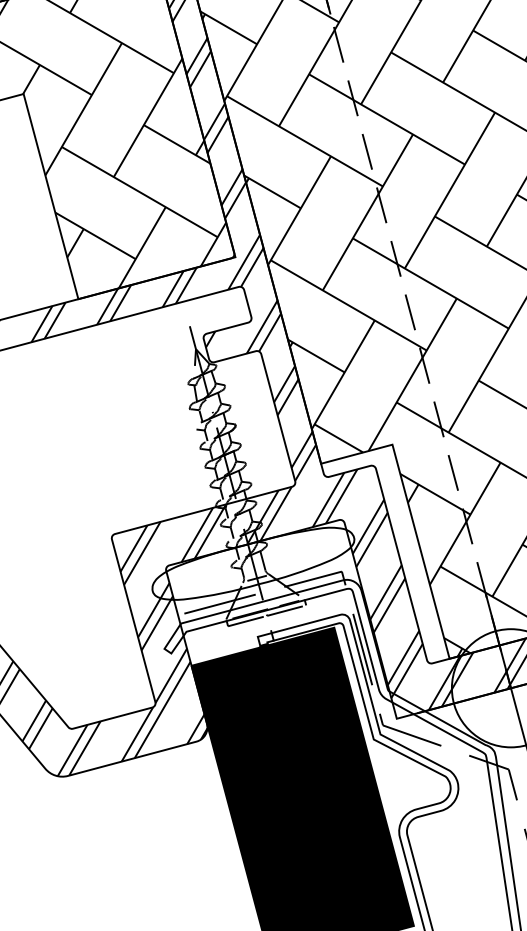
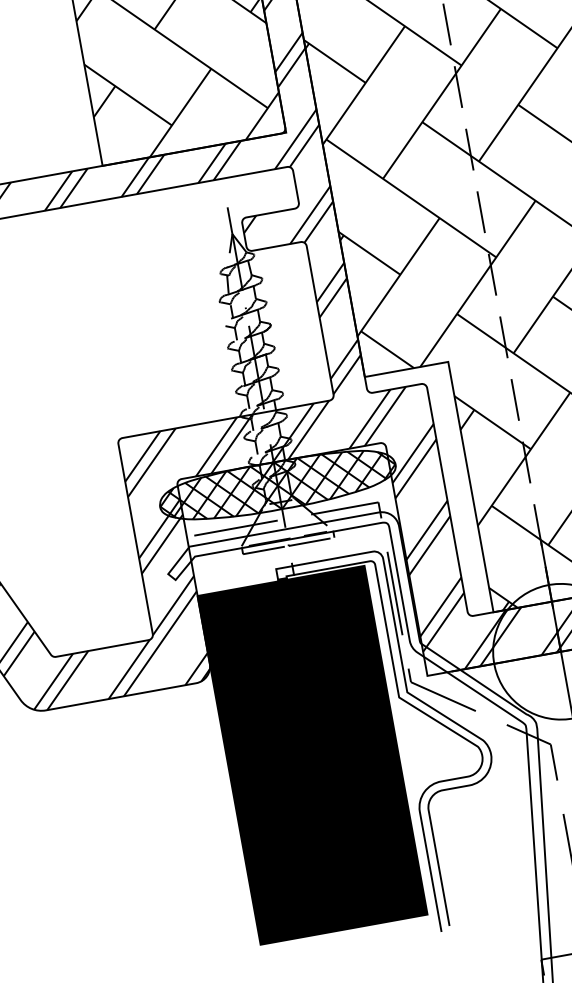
hatch: (253, 563) -> (278, 484), added

